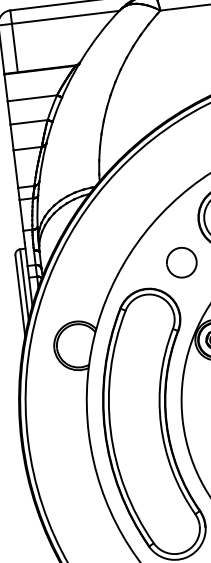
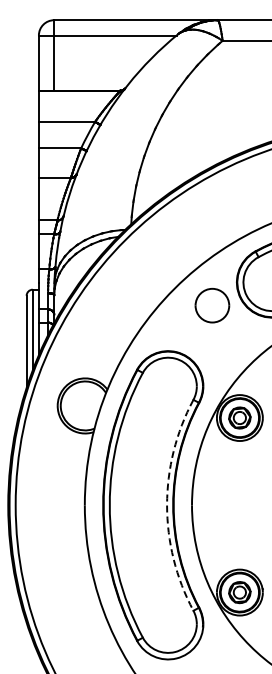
part: (181, 262) -> (212, 305), moved
arc: (161, 424) -> (167, 505), solid -> dashed

